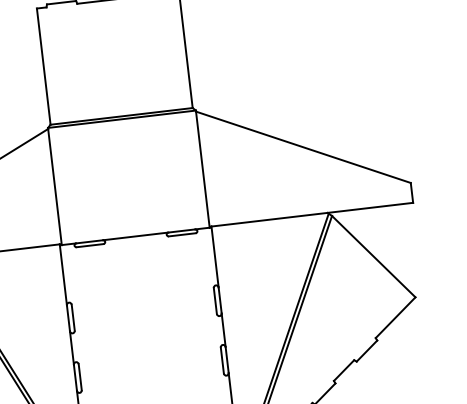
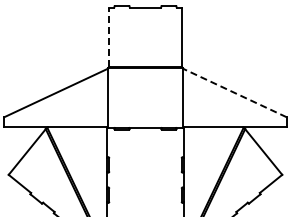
line: (44, 67) -> (109, 37), solid -> dashed
line: (302, 146) -> (234, 92), solid -> dashed

